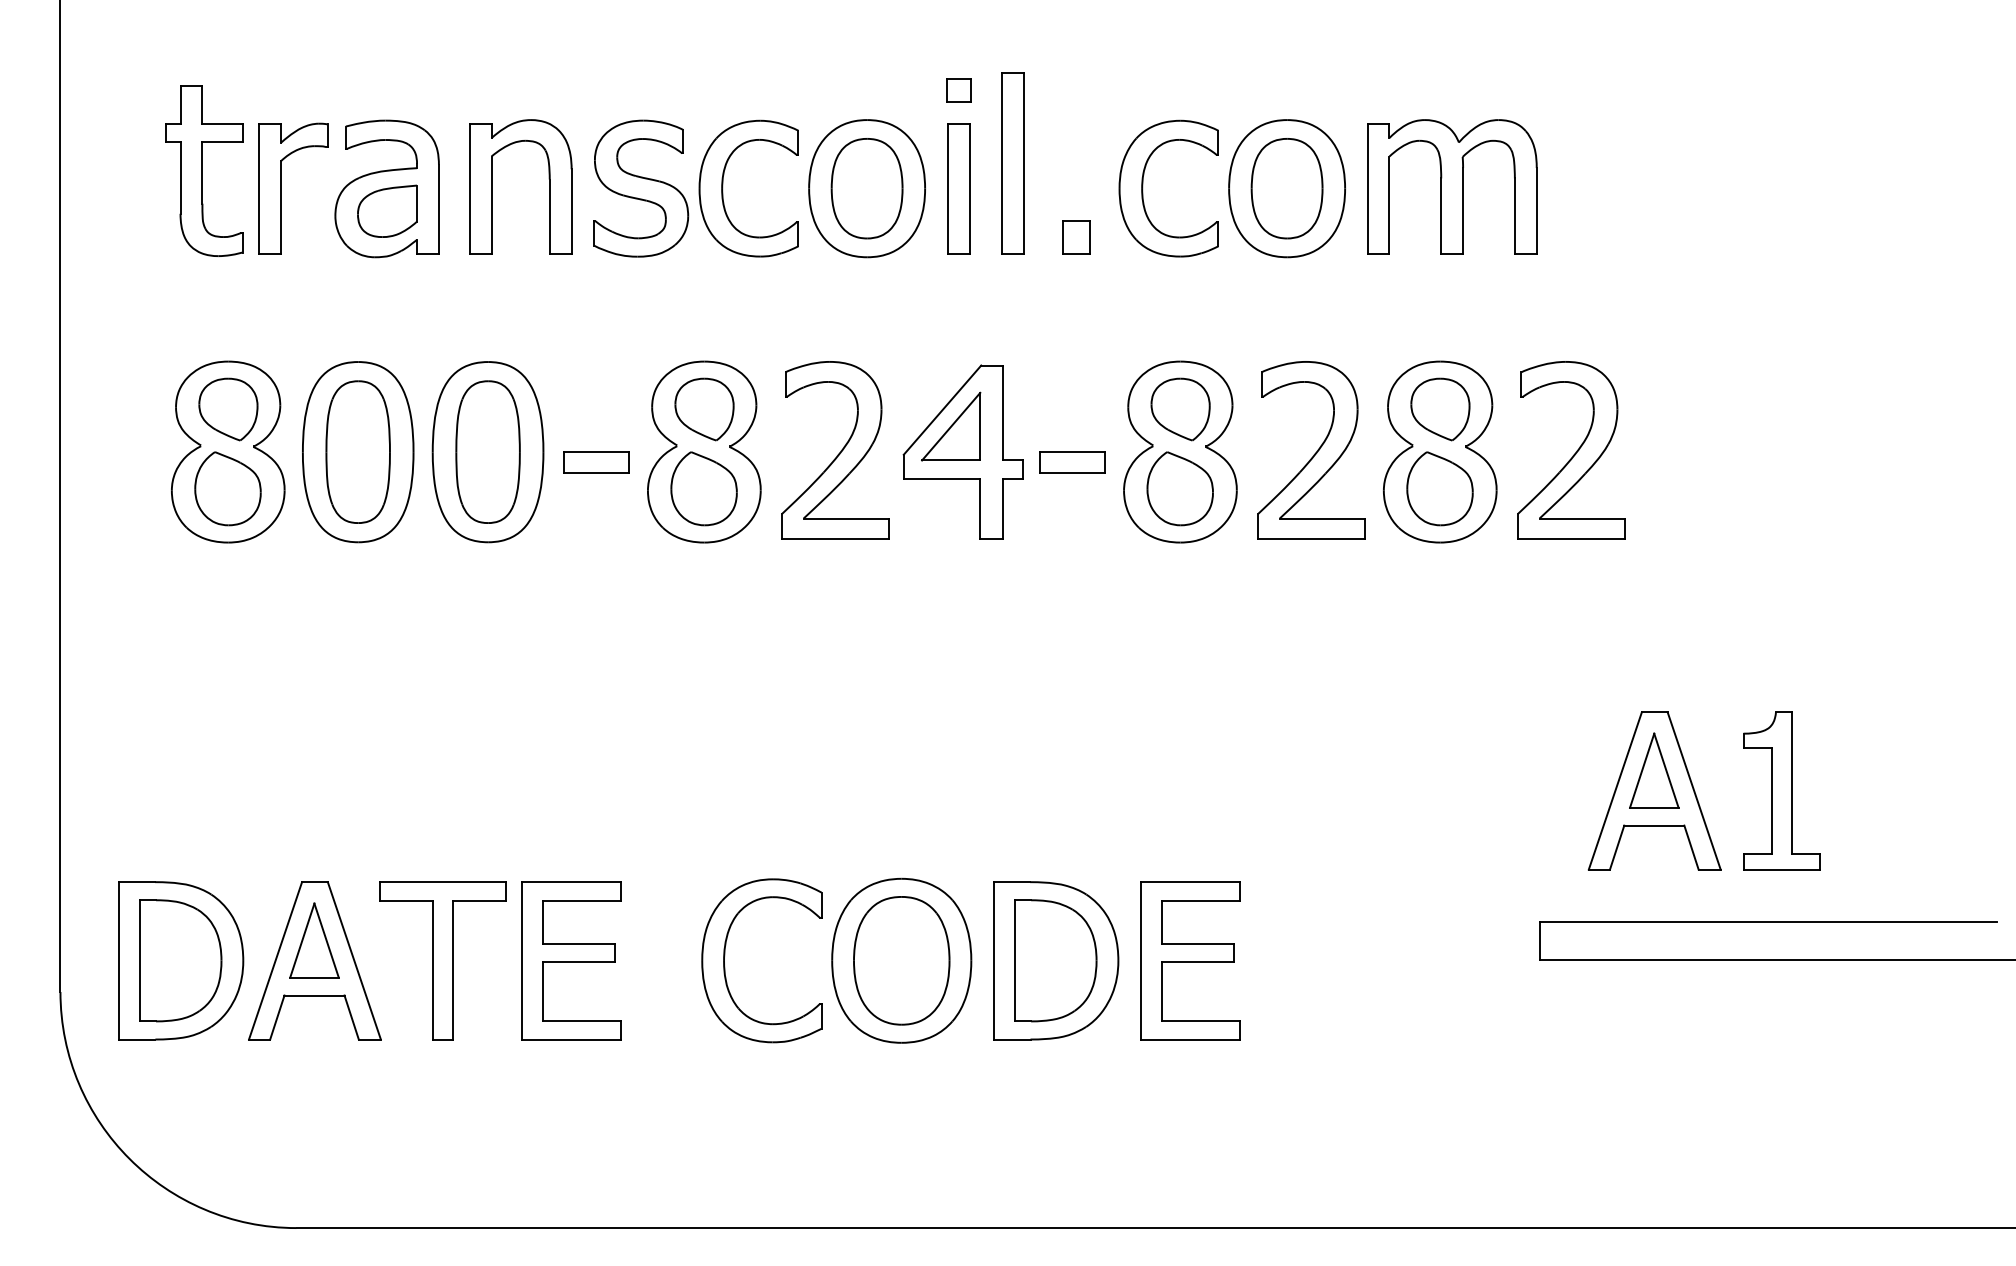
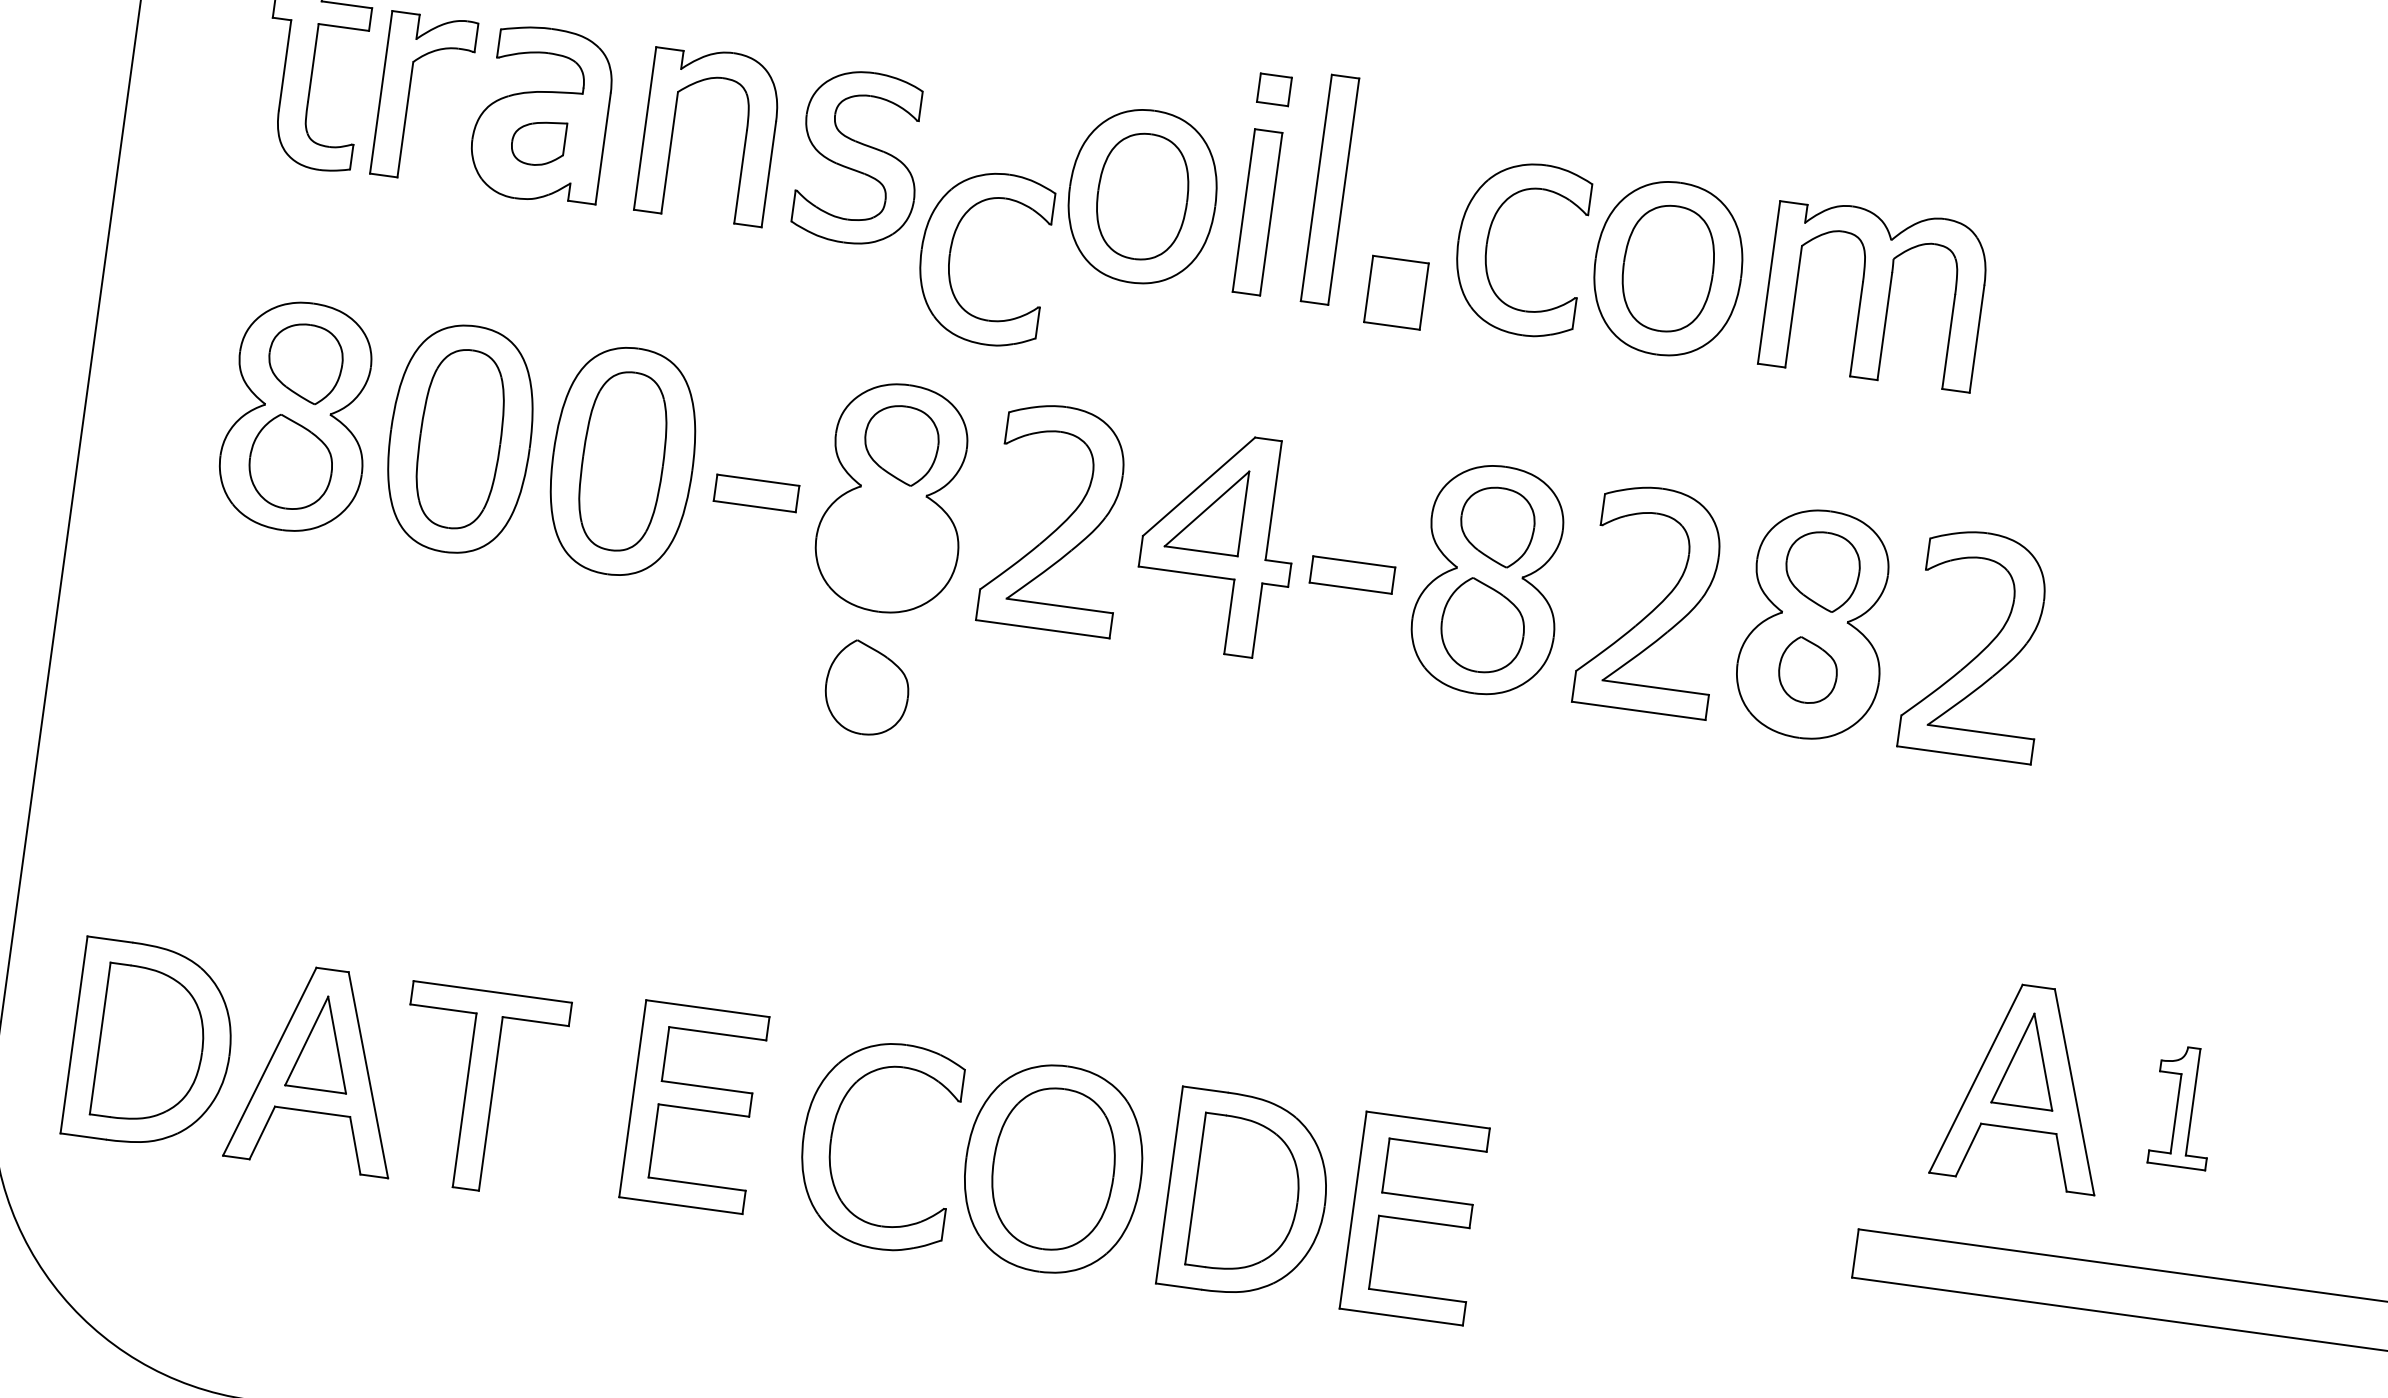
part: (723, 188) -> (951, 253), moved
part: (387, 210) -> (538, 141), size x0.7
part: (1076, 237) -> (1396, 293), size x1.6
part: (703, 488) -> (866, 687), moved
part: (1439, 488) -> (1807, 670), size x0.7
part: (1781, 790) -> (2183, 1106), size x0.6
part: (571, 960) -> (694, 1106), moved

